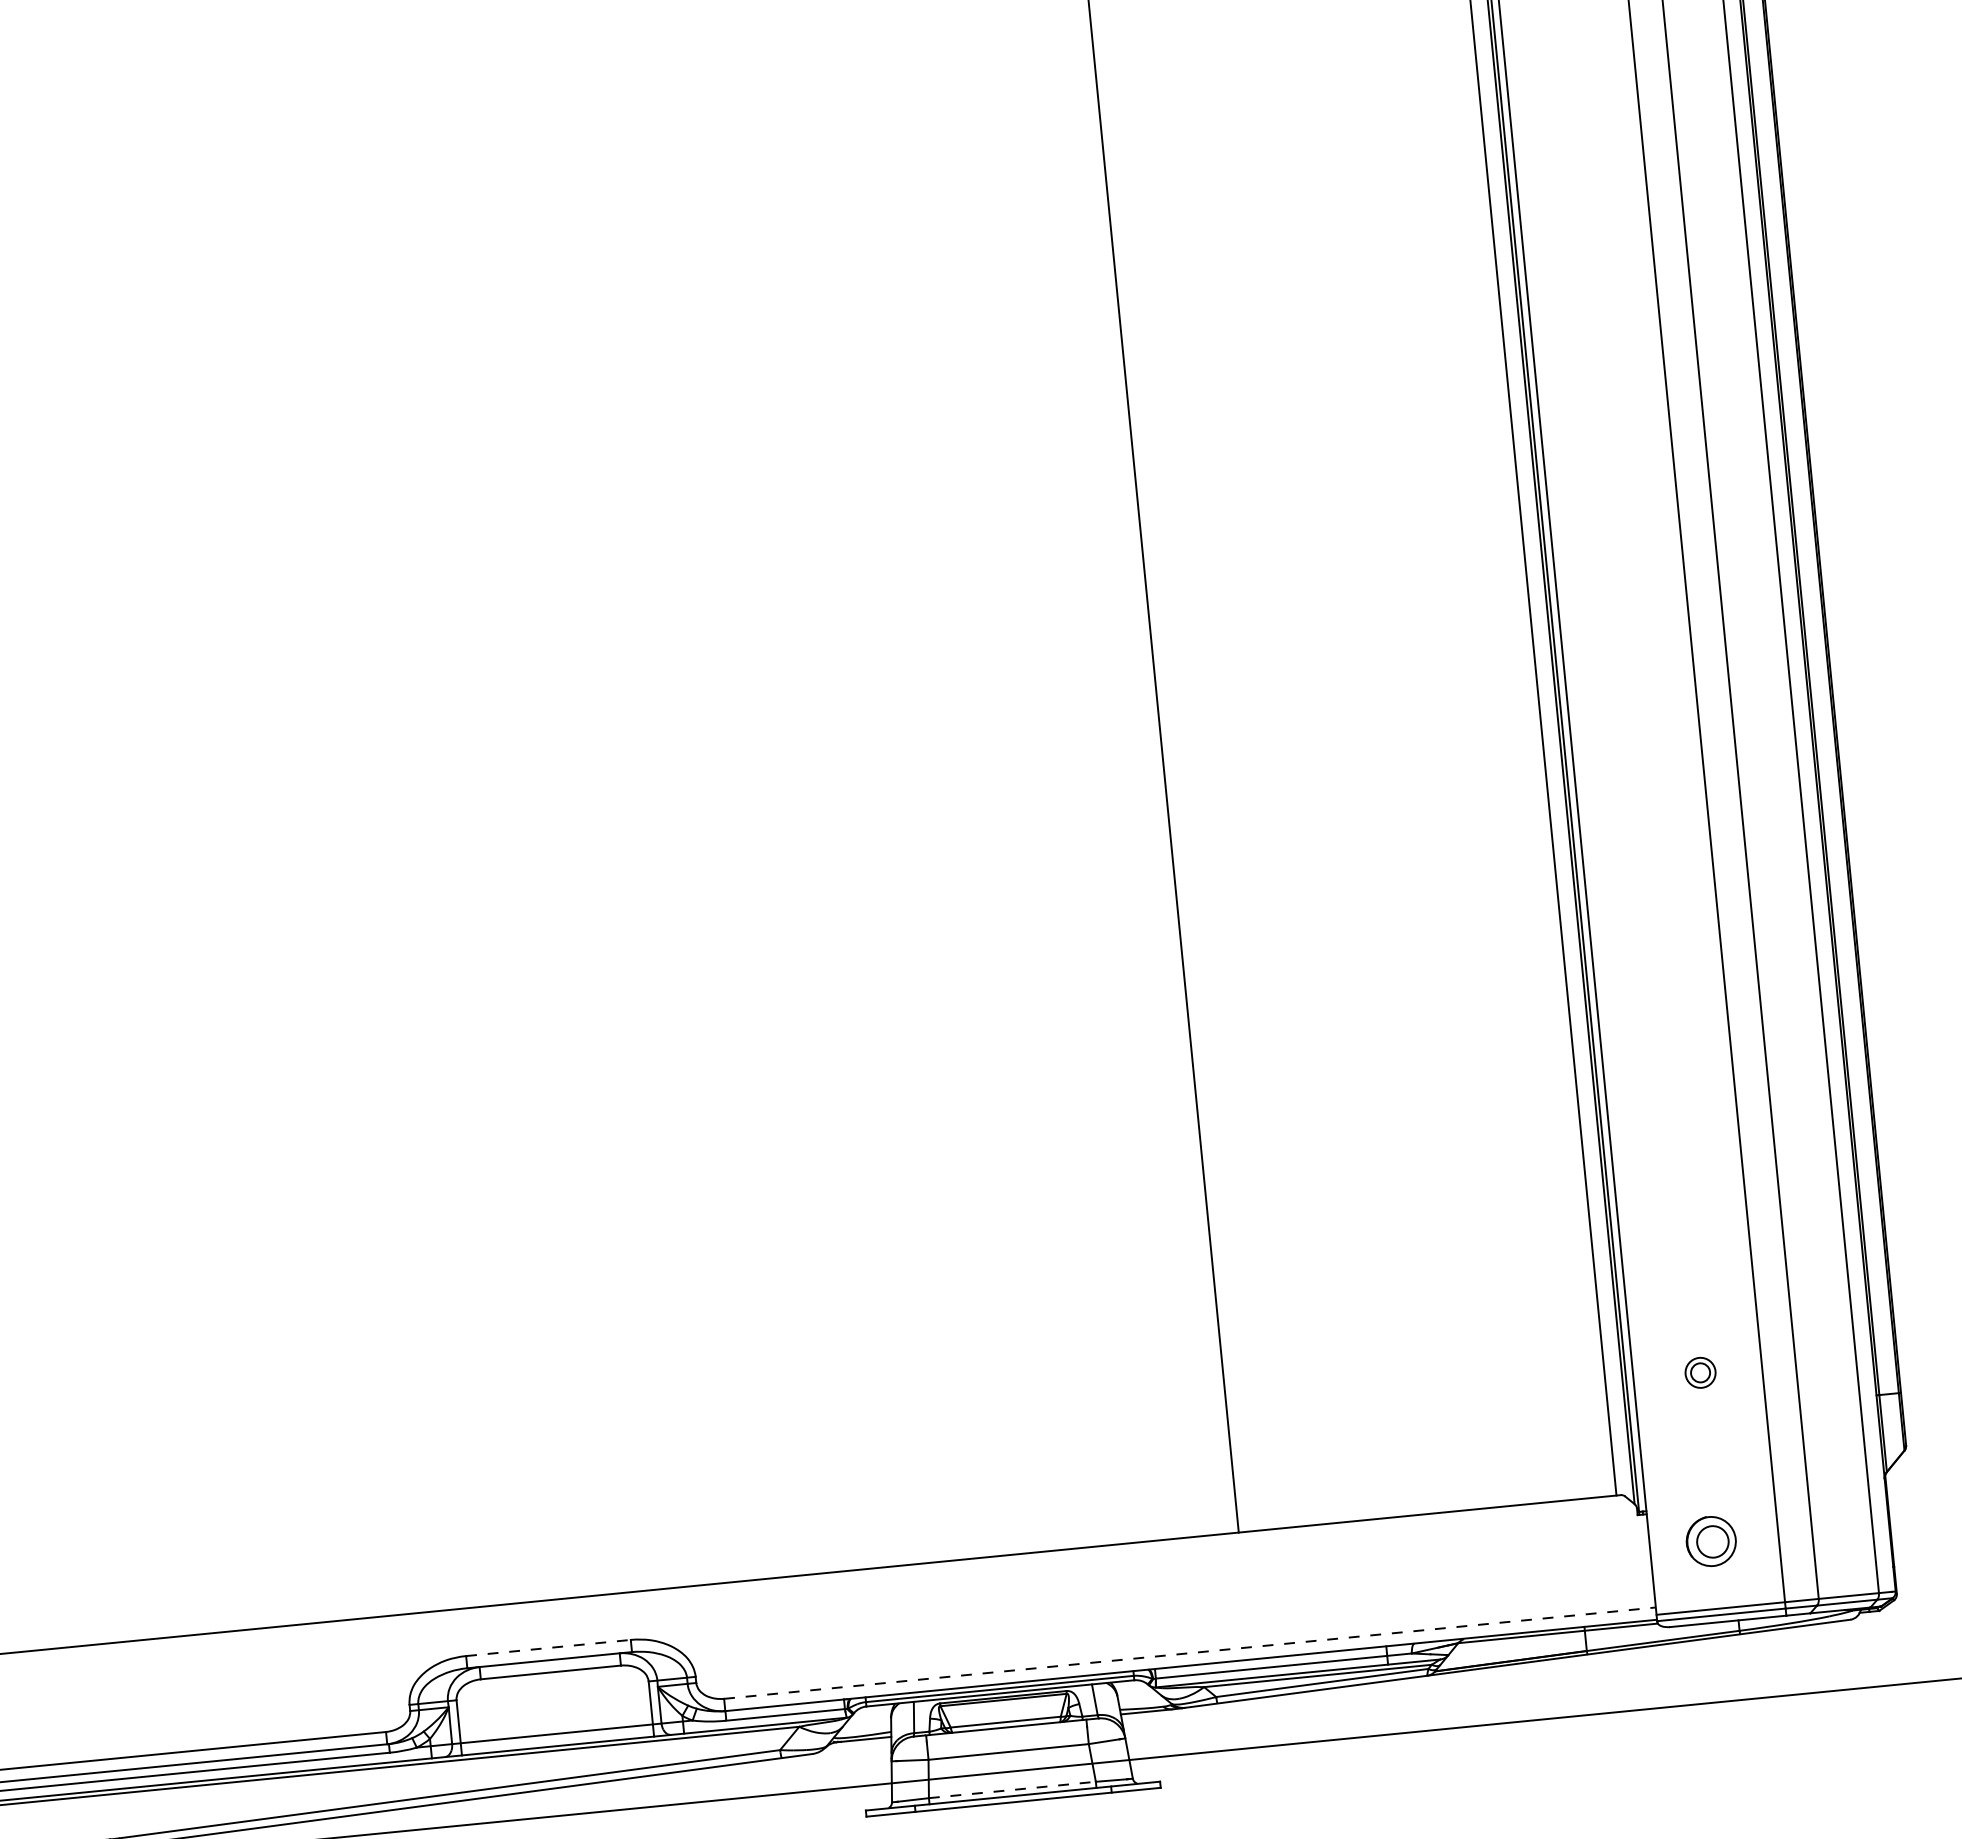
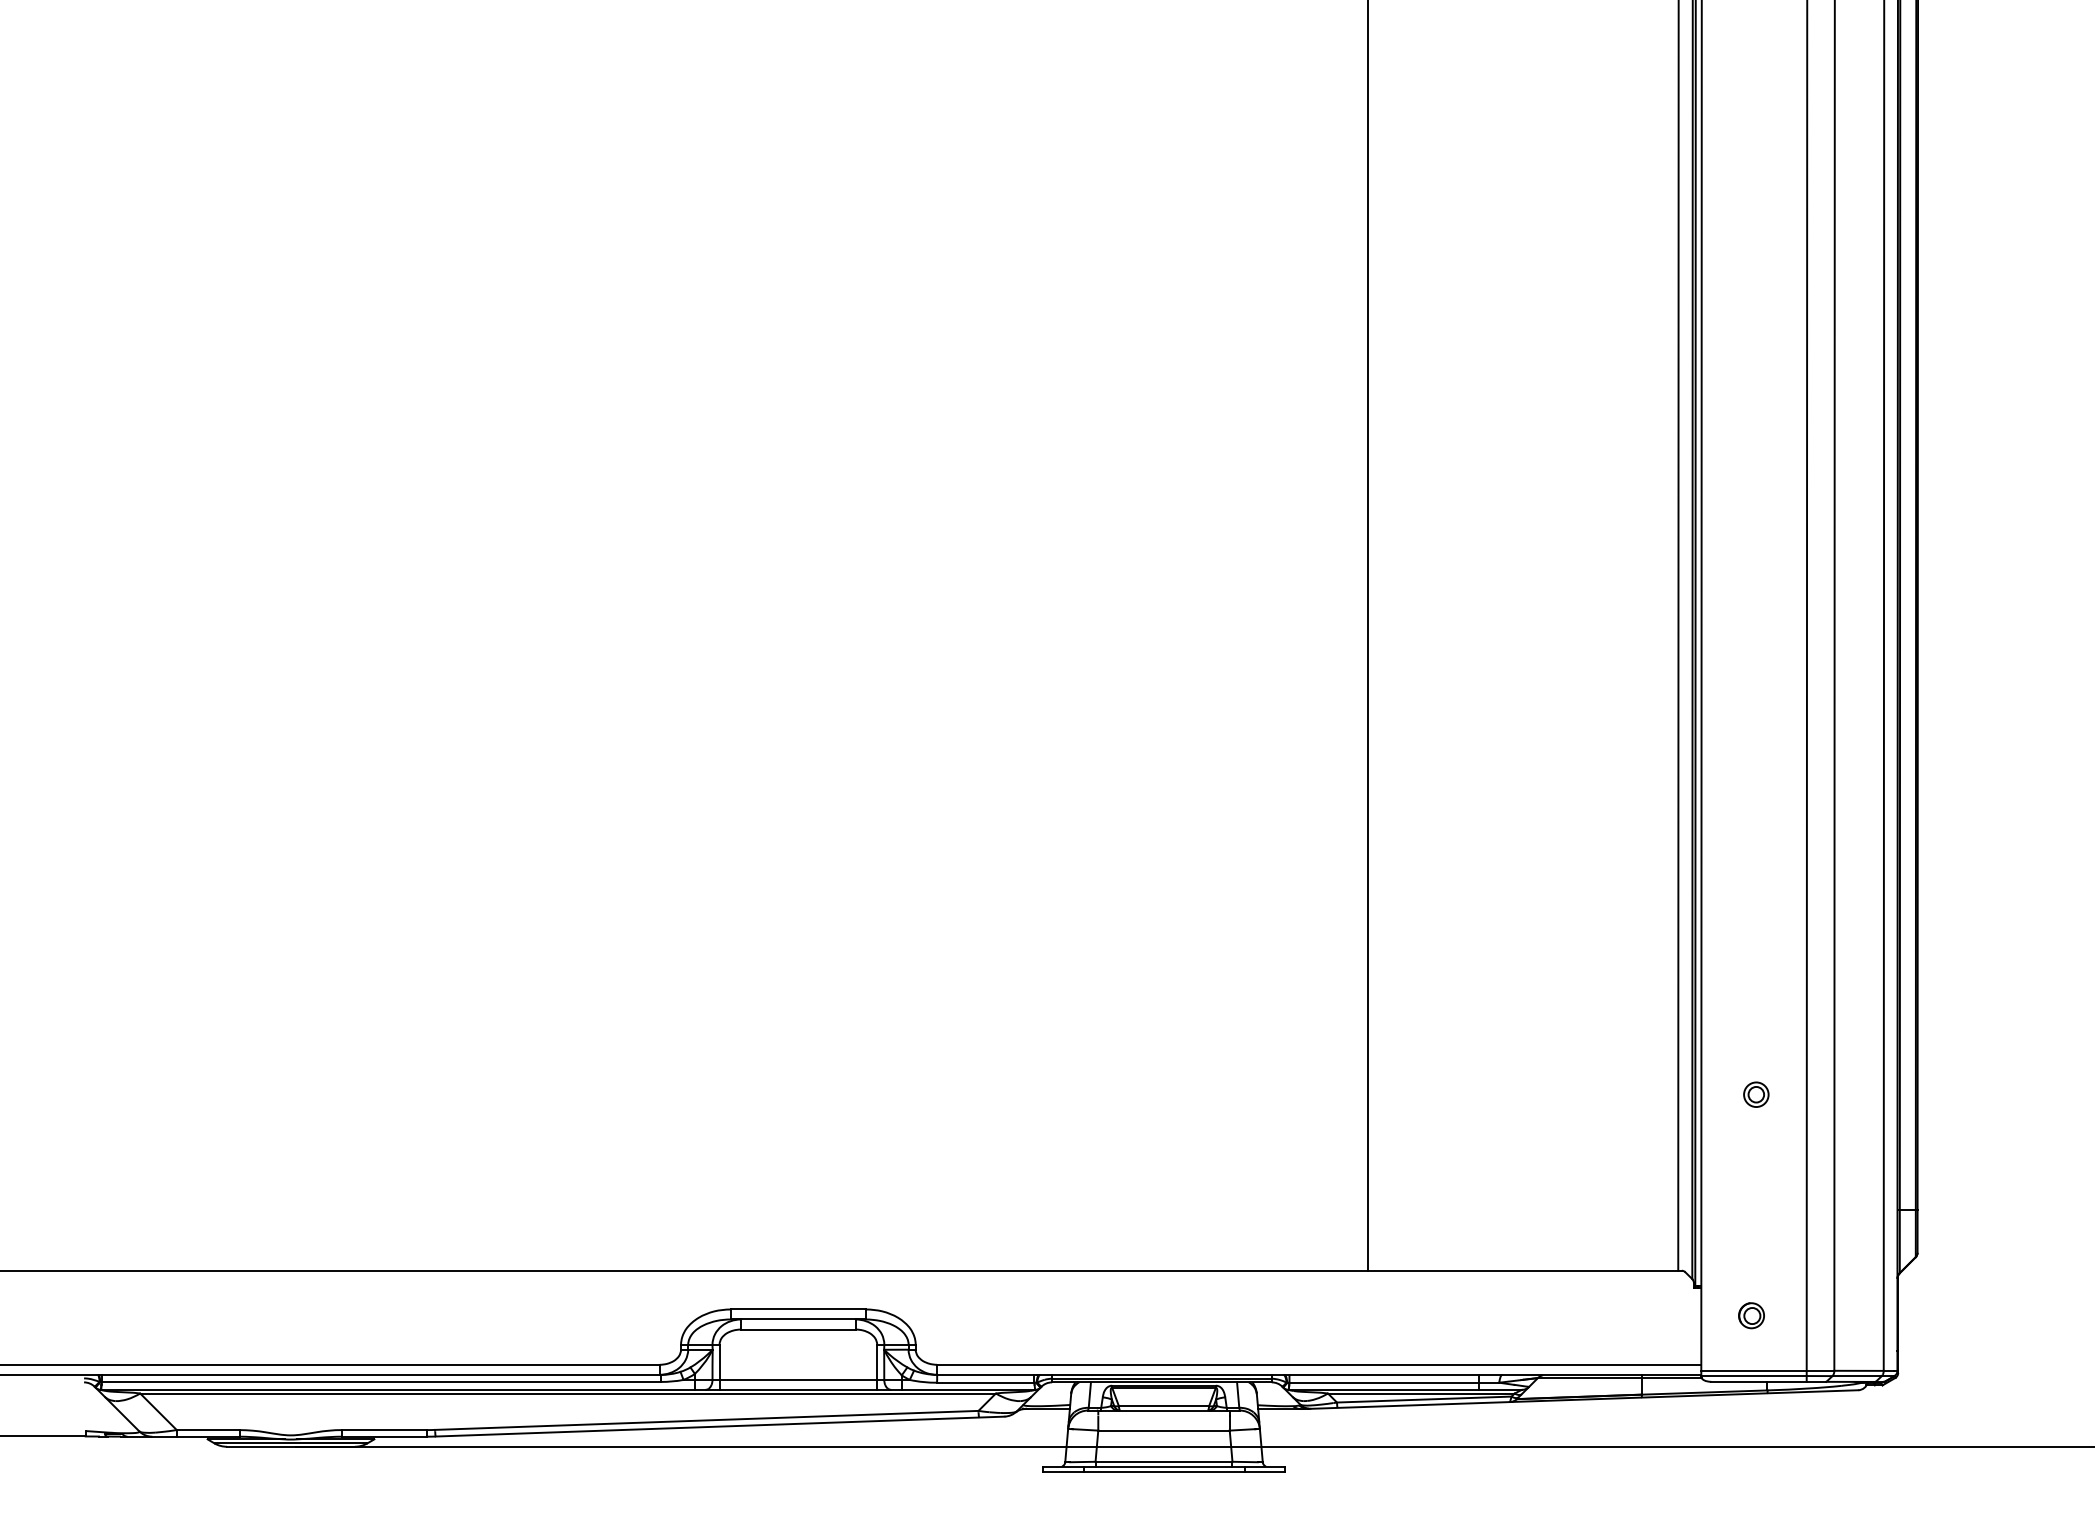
part: (1700, 1372) -> (1756, 1094), moved
part: (1711, 1541) -> (1751, 1315), size x0.62
line: (548, 1648) -> (798, 1309), dashed -> solid
line: (1190, 1652) -> (1319, 1364), dashed -> solid
line: (1012, 1789) -> (1164, 1461), dashed -> solid

